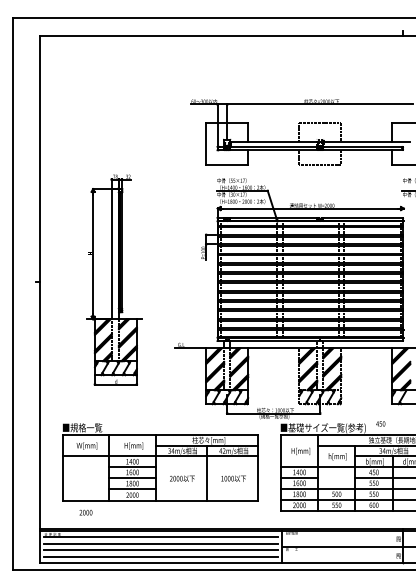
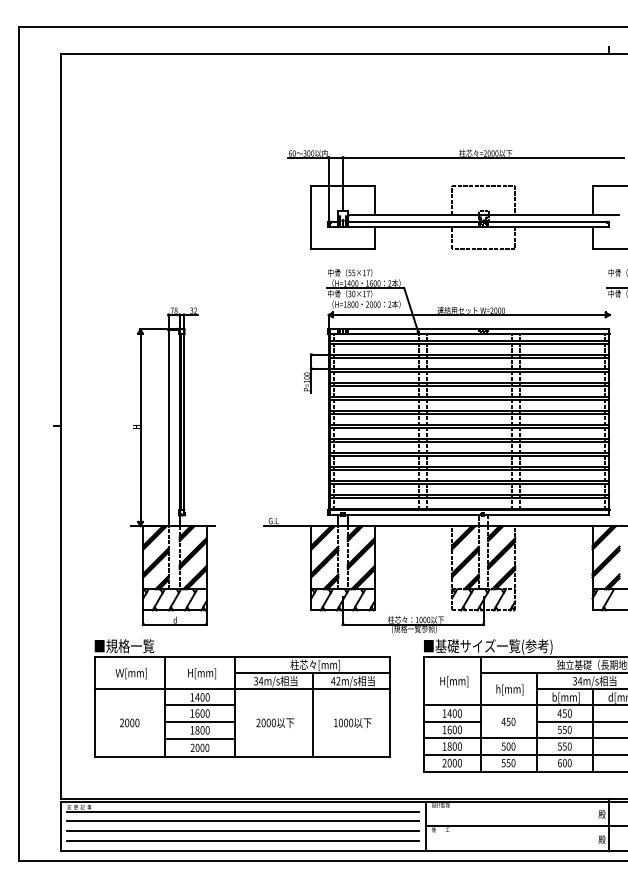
part: (114, 279) -> (172, 465), moved
text: (380, 423) -> (508, 721), moved
text: (85, 512) -> (128, 722), moved

